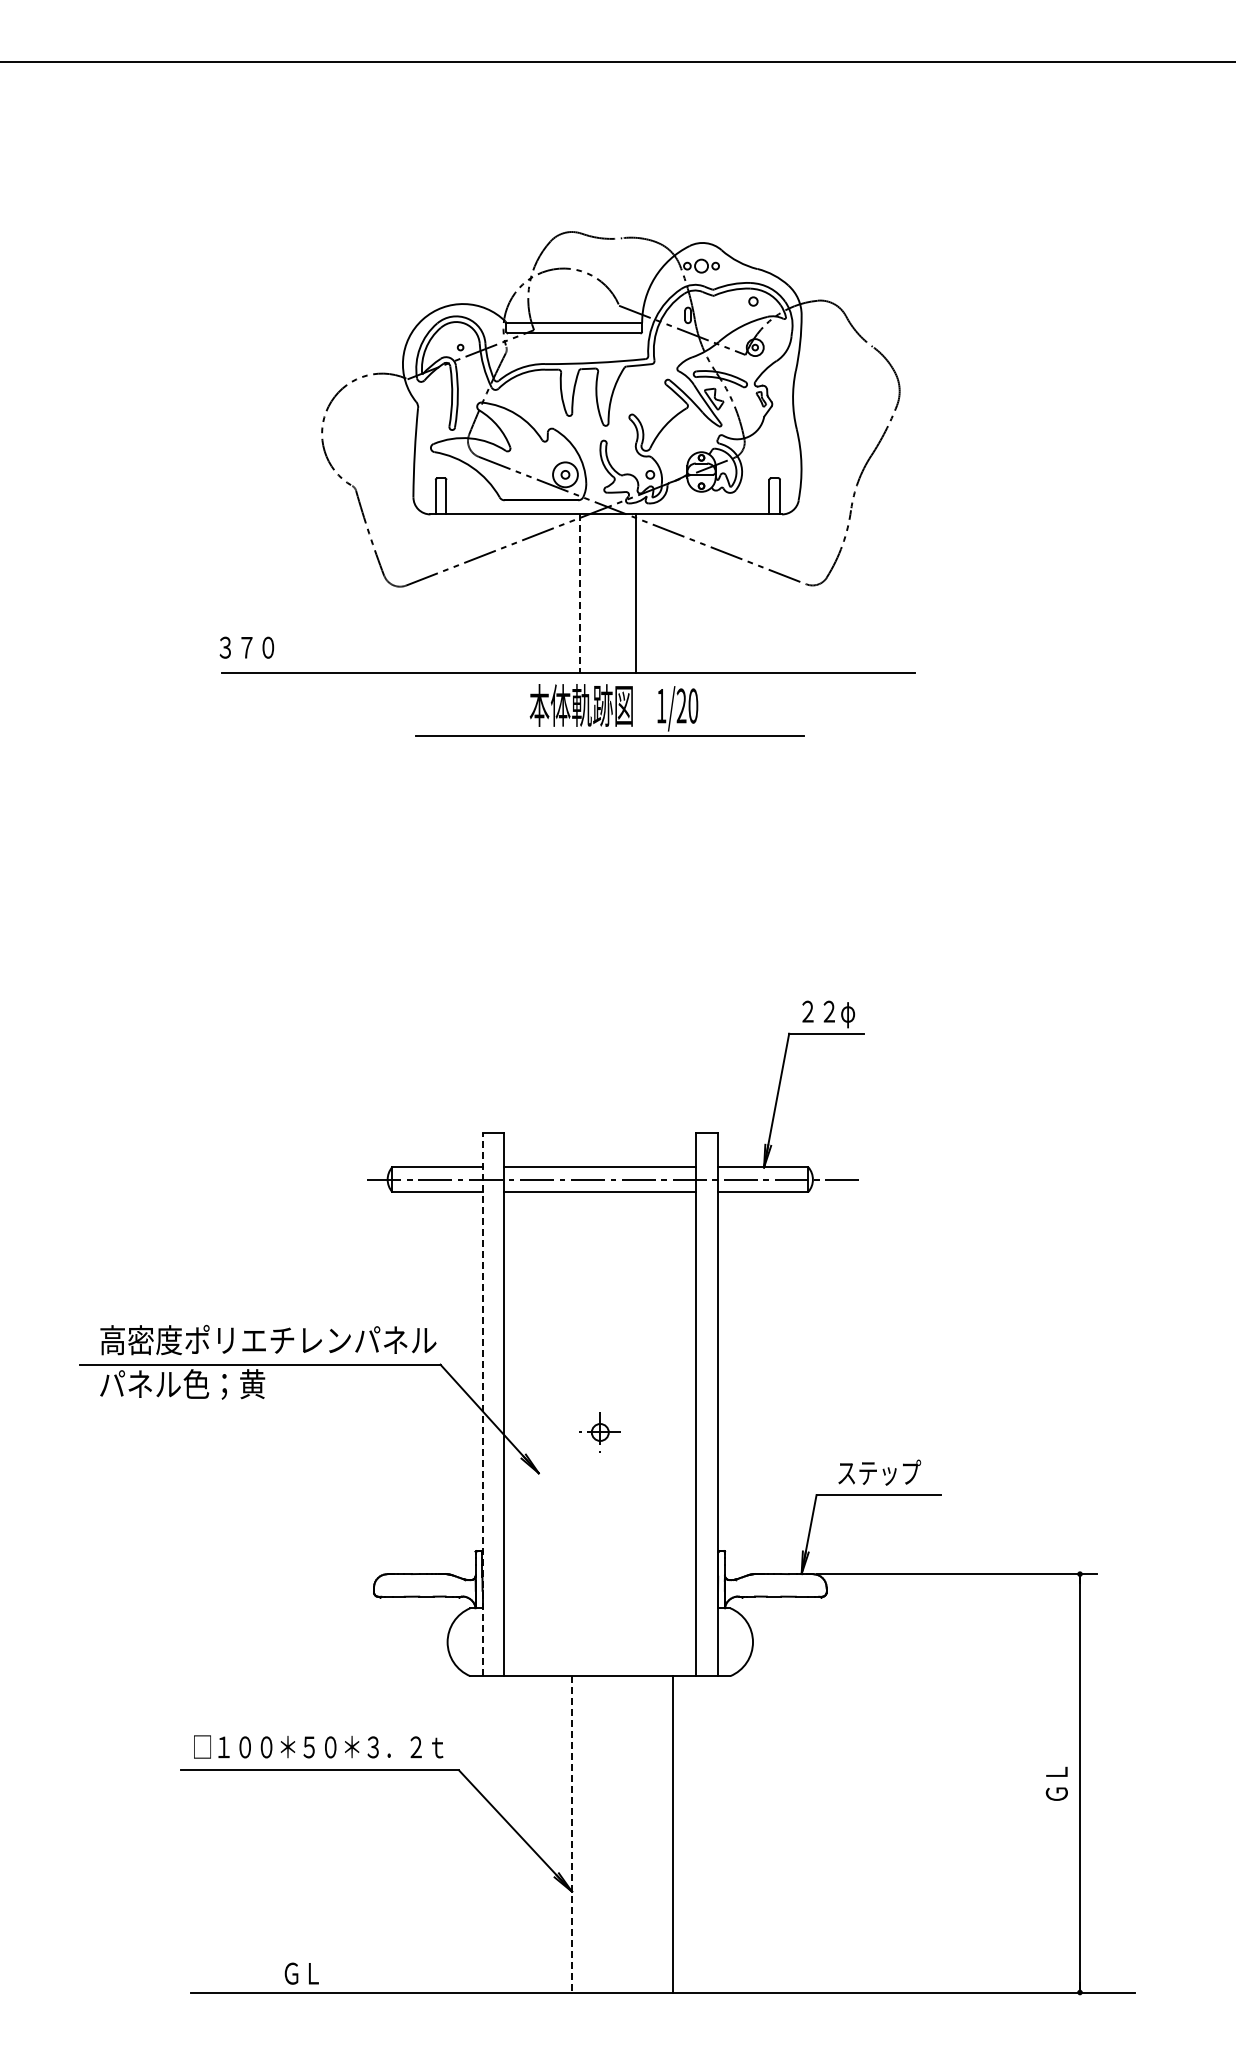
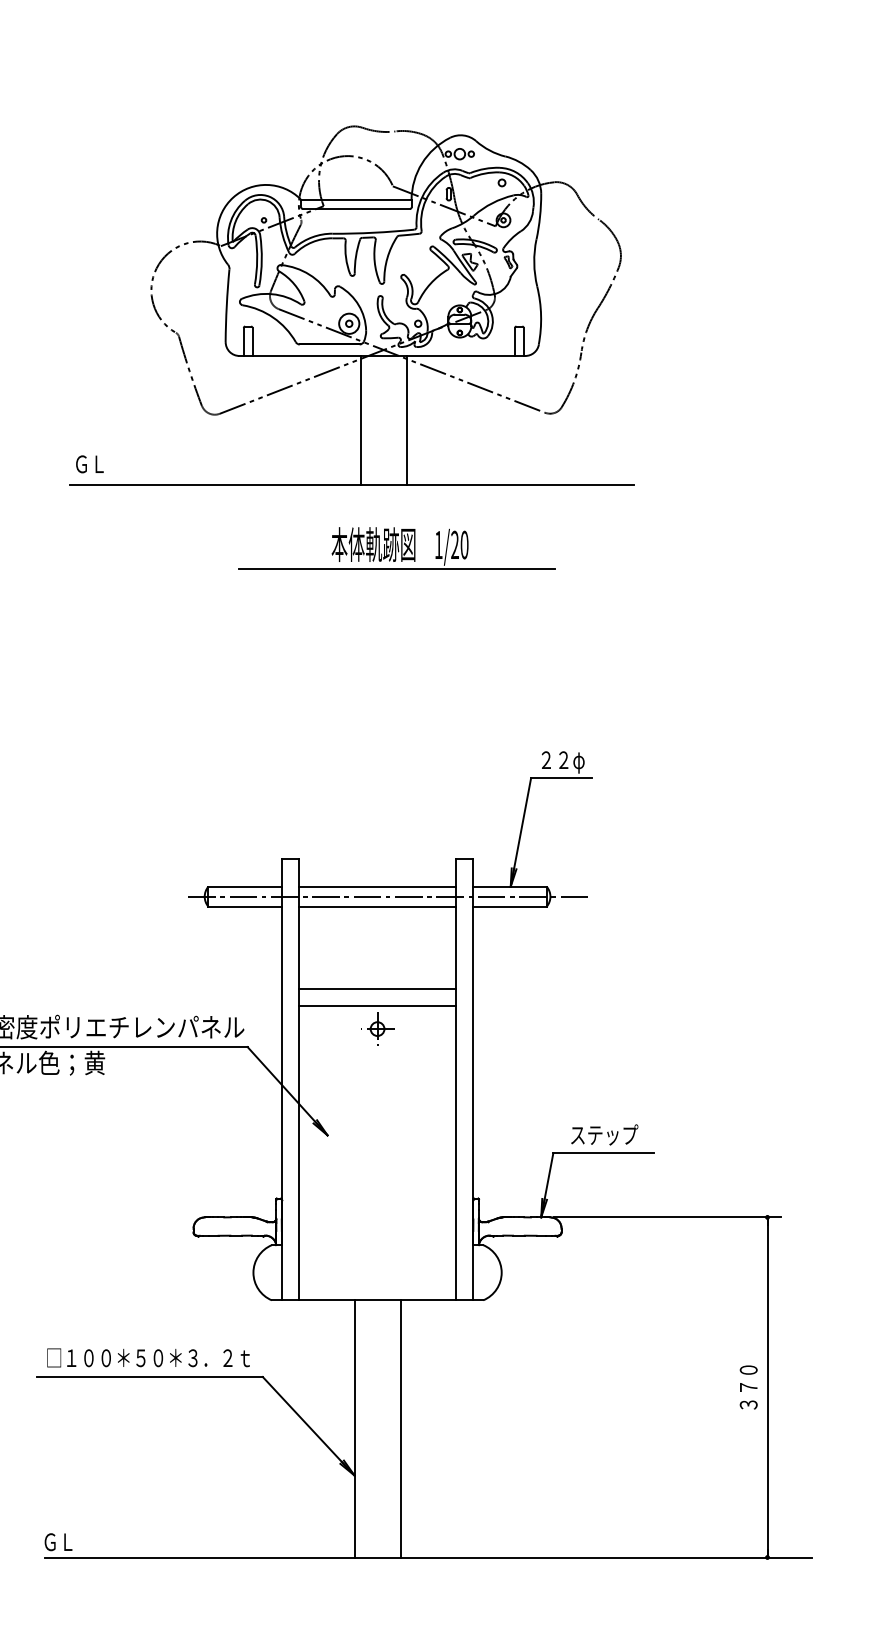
line: (579, 594) -> (360, 421), dashed -> solid
text: (246, 647) -> (89, 464), ３７０ -> ＧＬ
part: (609, 710) -> (396, 548), moved
line: (600, 1292) -> (377, 988), added
line: (600, 1314) -> (377, 1006), added
line: (482, 1404) -> (281, 1079), dashed -> solid
part: (599, 1432) -> (376, 1029), moved
text: (1056, 1783) -> (748, 1387), ＧＬ -> ３７０
line: (572, 1834) -> (354, 1429), dashed -> solid
line: (672, 1834) -> (400, 1429), moved
text: (301, 1973) -> (58, 1542), moved

